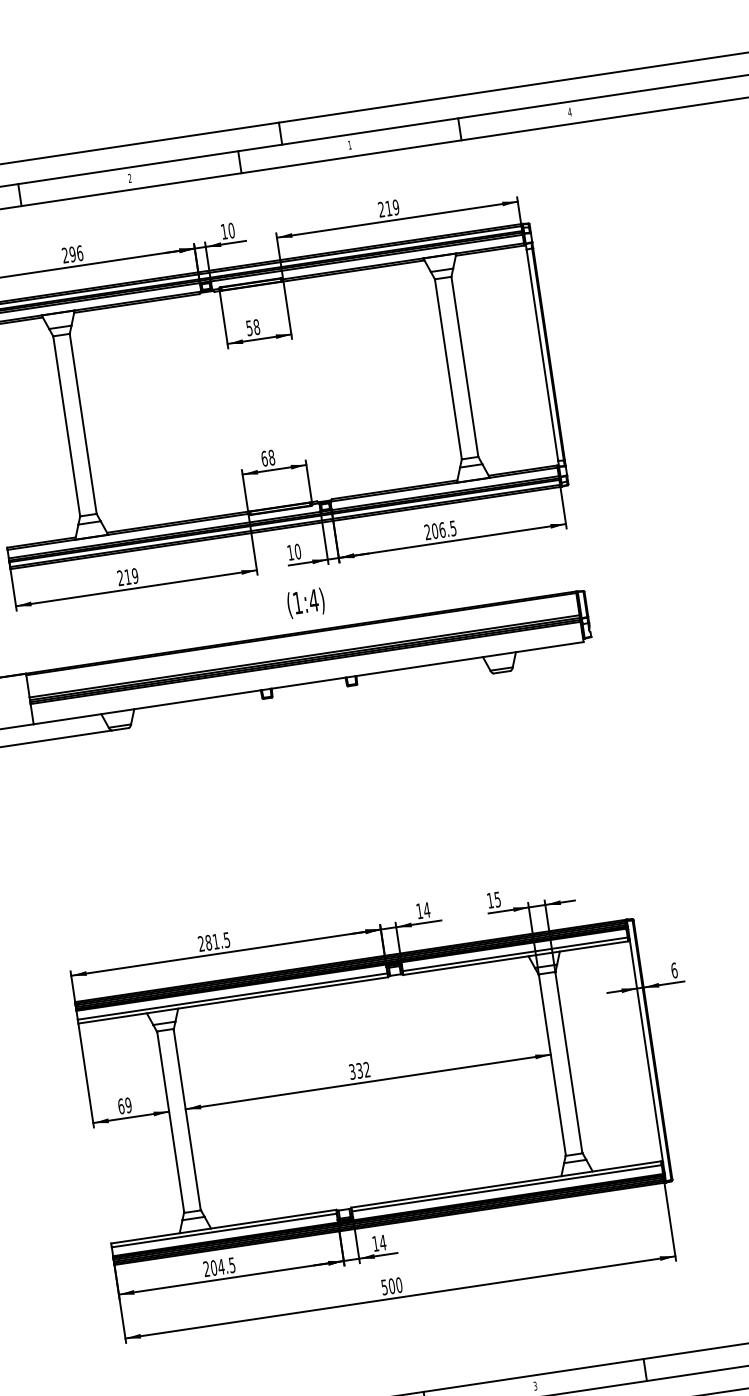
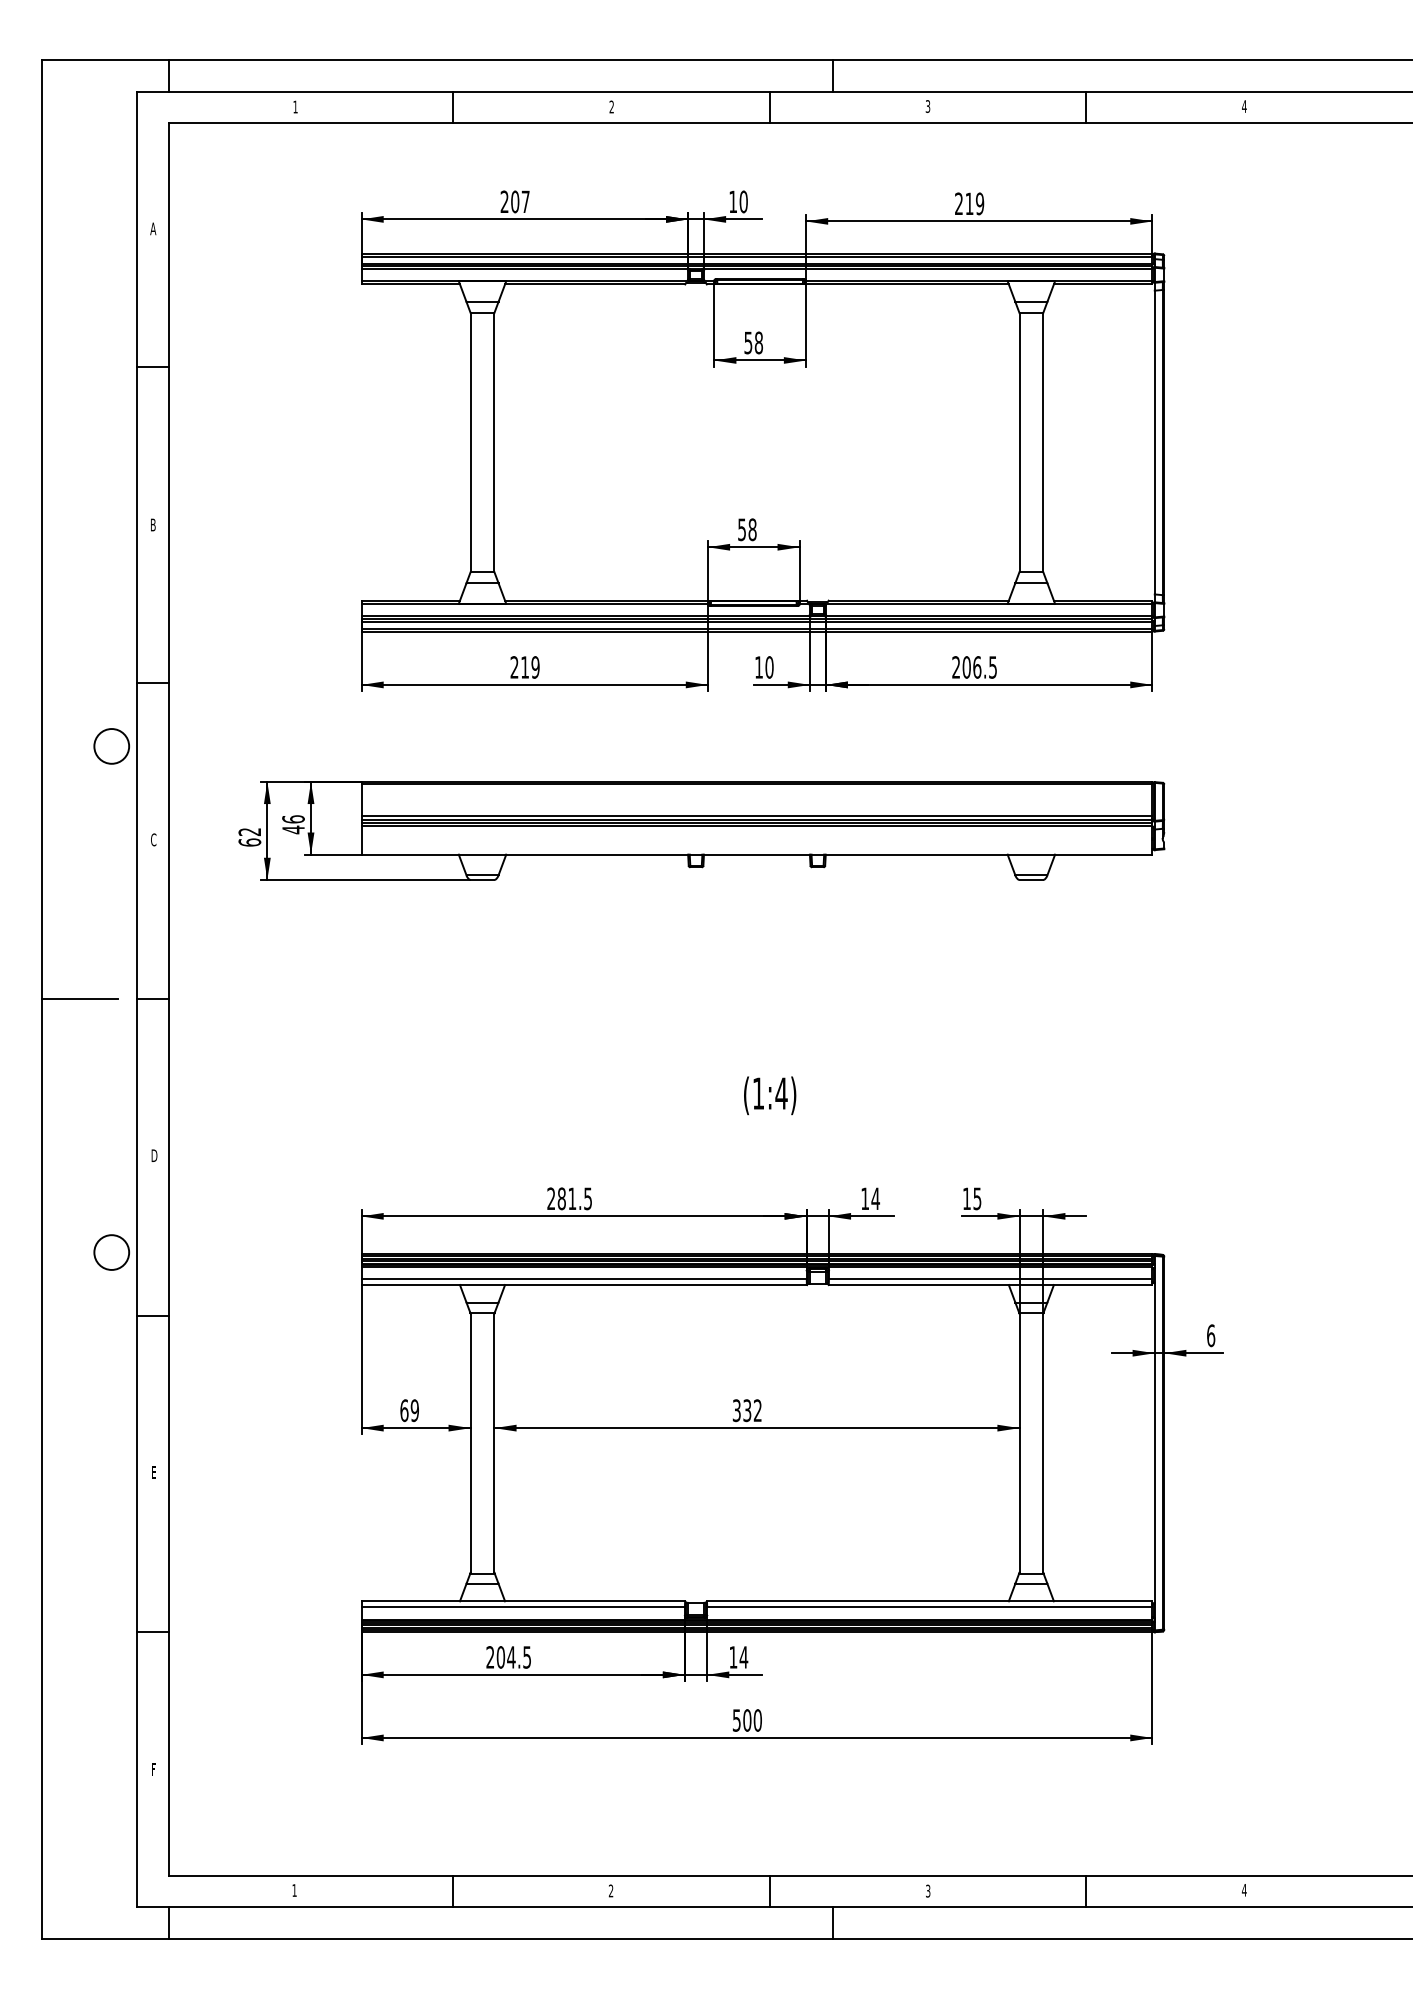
text: (349, 145) -> (927, 106), 1 -> 3
text: (76, 253) -> (520, 201), 296 -> 207
text: (264, 458) -> (742, 529), 68 -> 58
text: (306, 603) -> (770, 1095), moved

